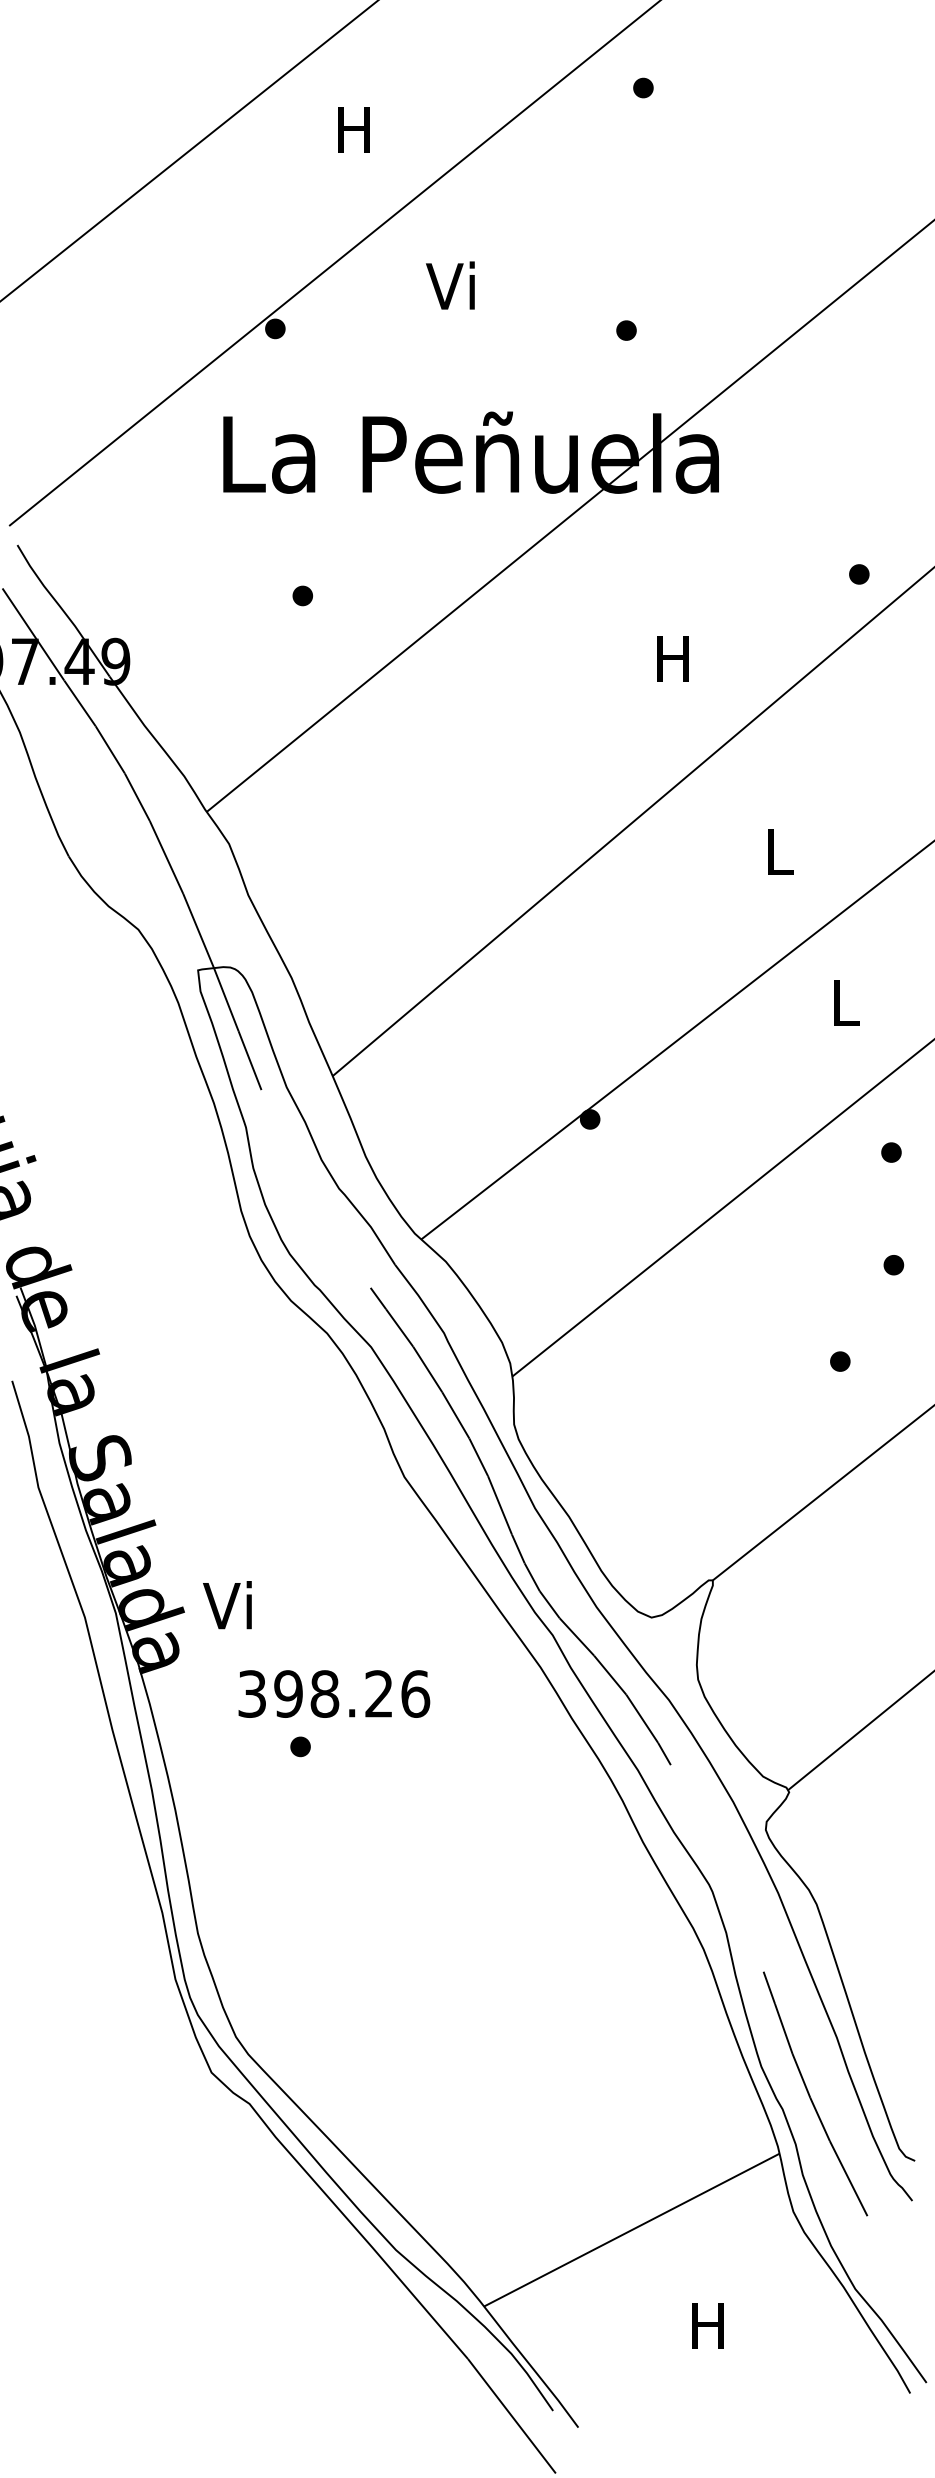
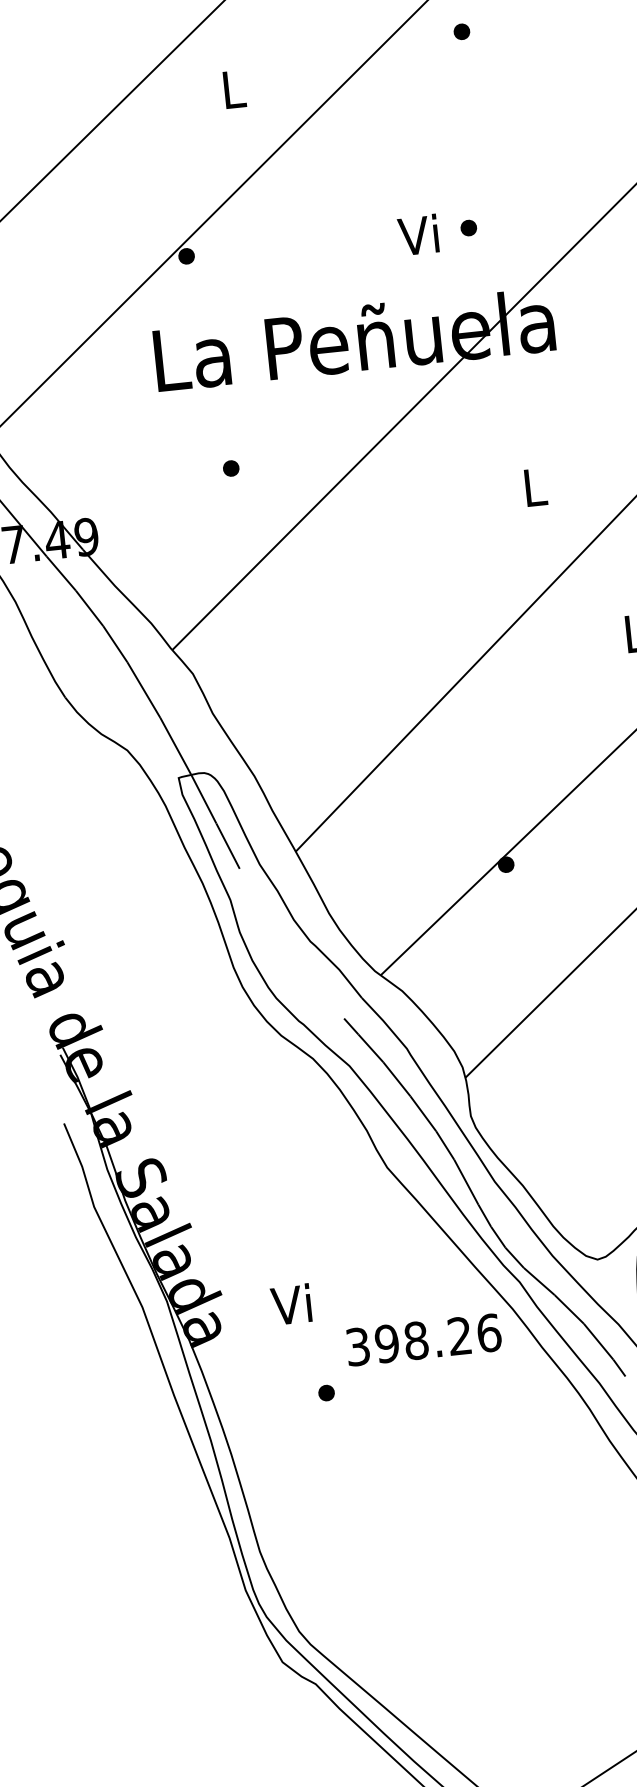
text: (353, 129) -> (232, 89), H -> L
text: (450, 285) -> (418, 234), moved
text: (672, 658) -> (533, 487), H -> L
text: (227, 1605) -> (291, 1304), moved
text: (334, 1693) -> (424, 1339), moved

